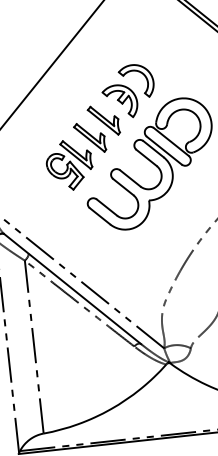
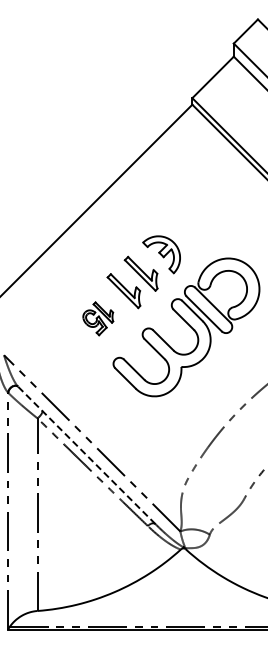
part: (139, 73) -> (186, 225), removed
part: (69, 165) -> (98, 318), size x0.6
line: (72, 289) -> (86, 455), solid -> dashed

